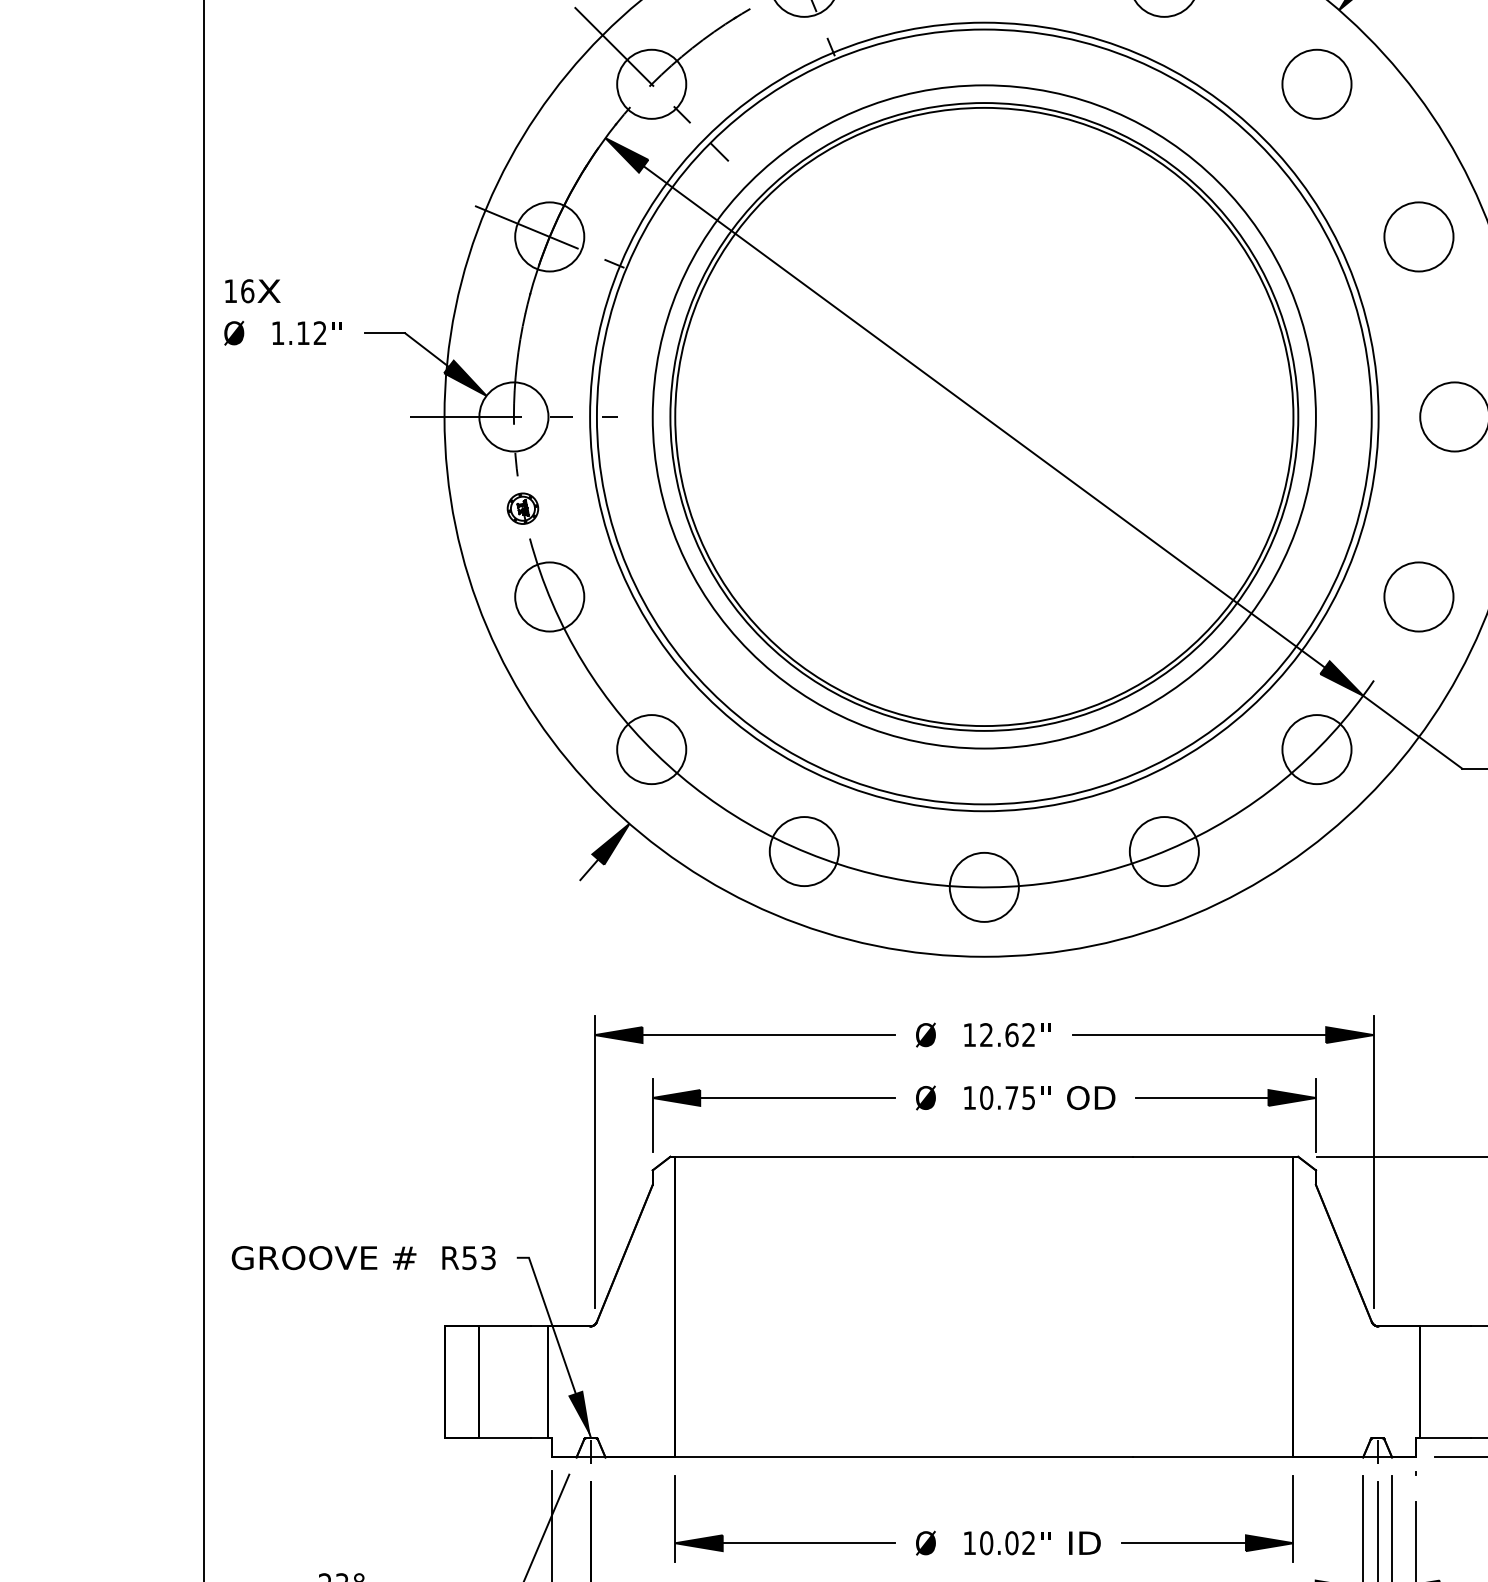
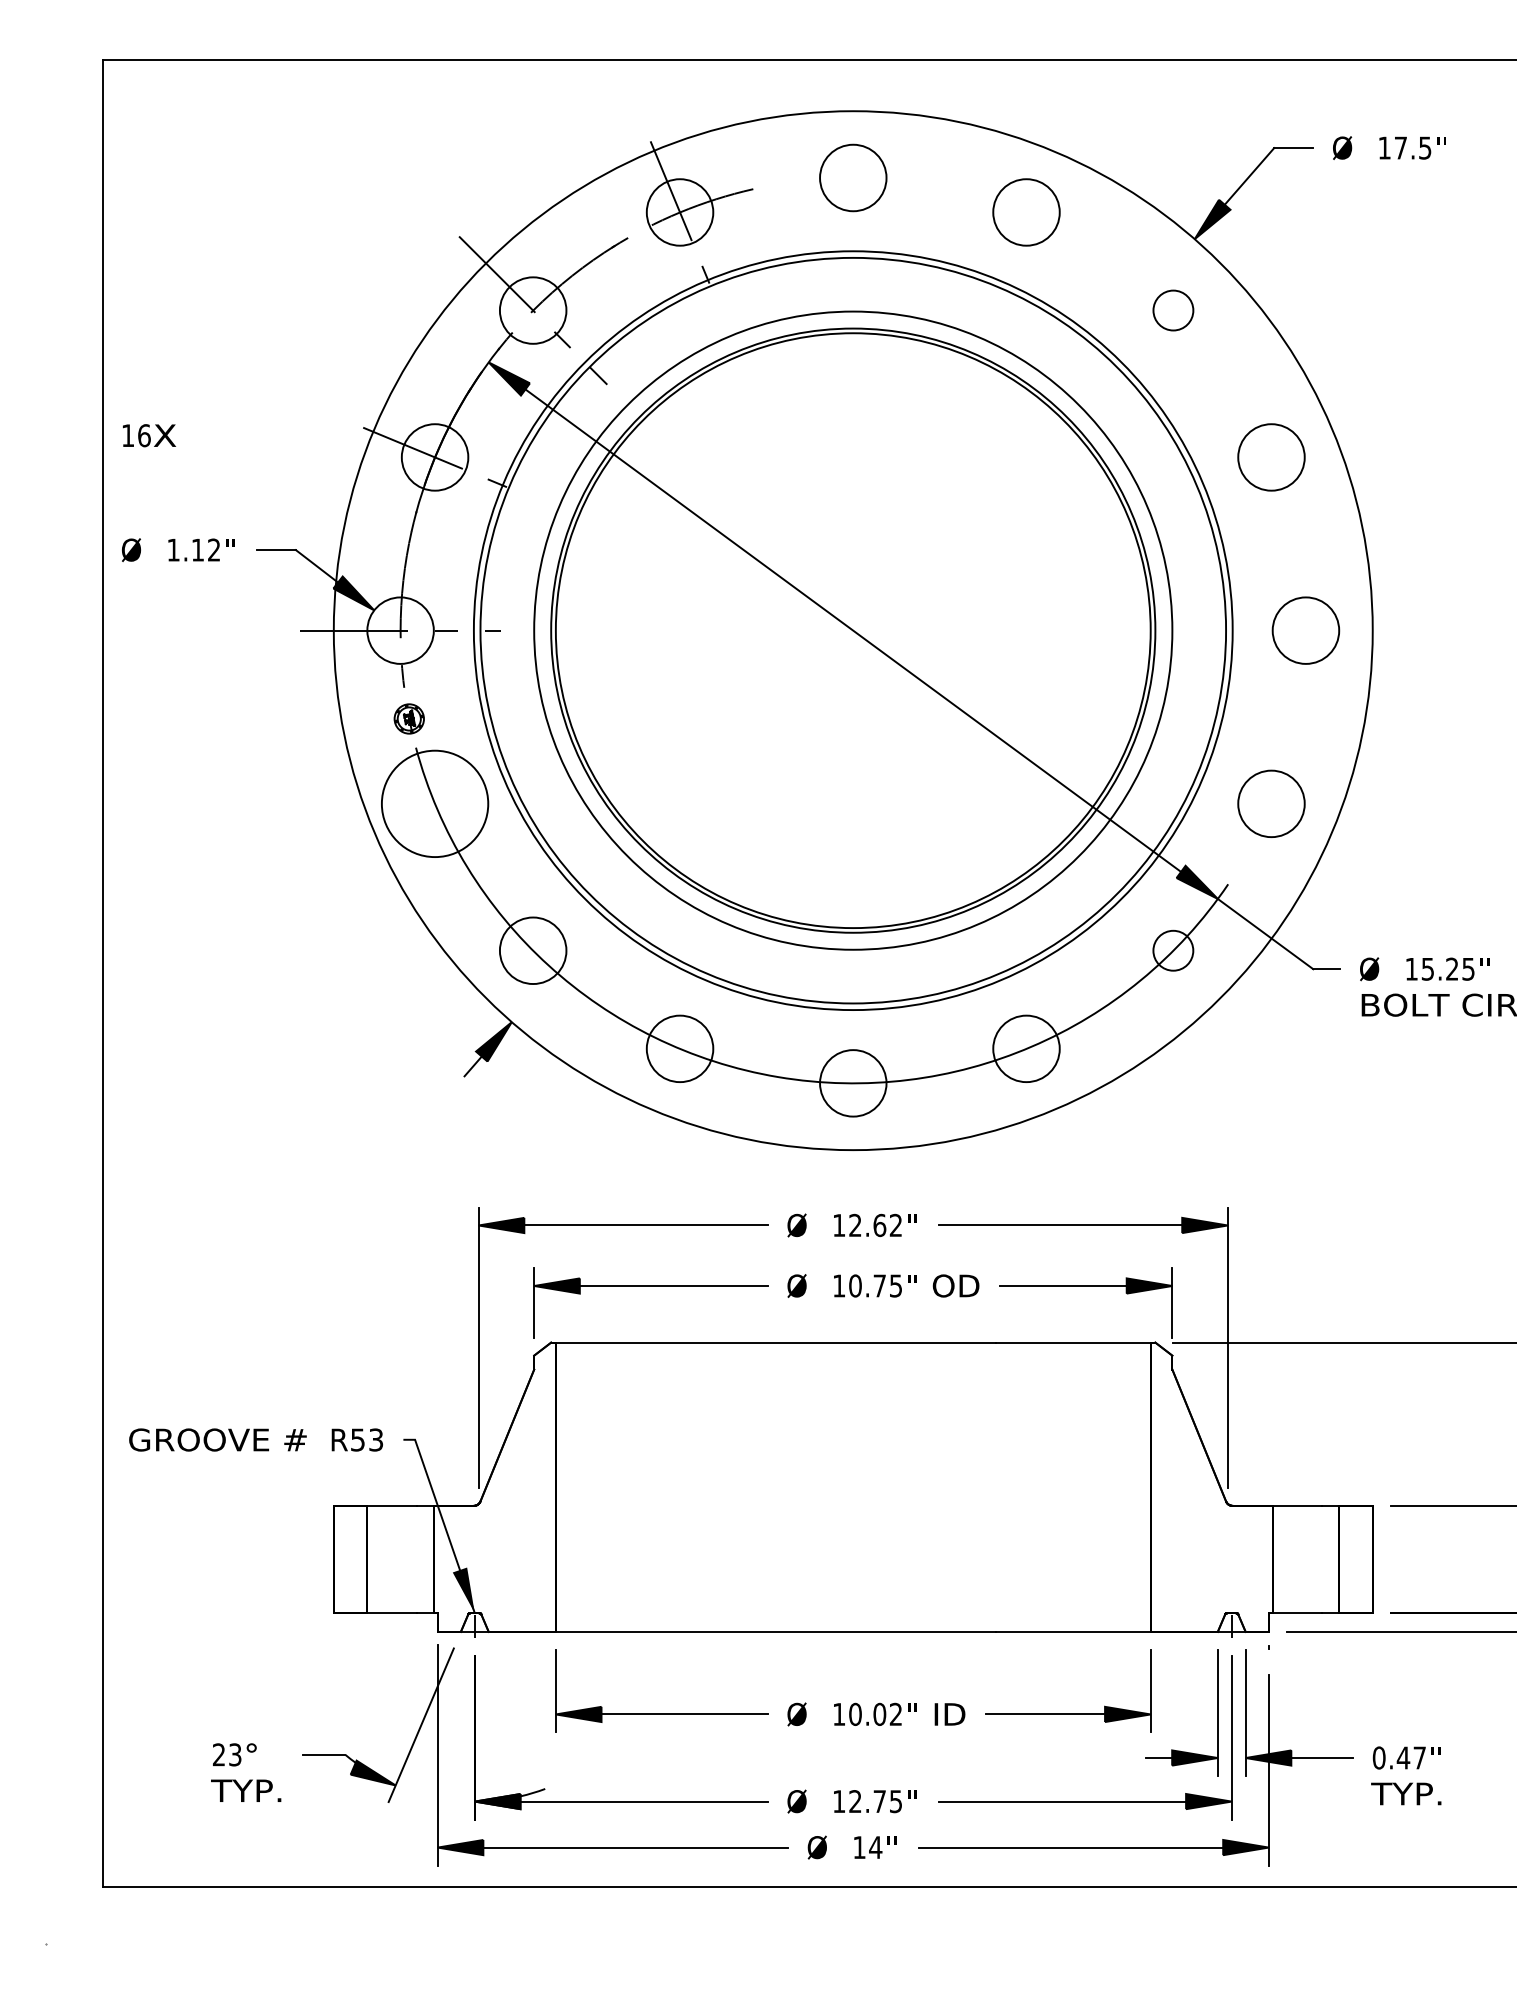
circle: (1317, 84) -> (1173, 310), size x0.6
text: (252, 291) -> (149, 435), moved
circle: (549, 596) -> (434, 803), size x1.6
circle: (1317, 749) -> (1173, 950), size x0.6

